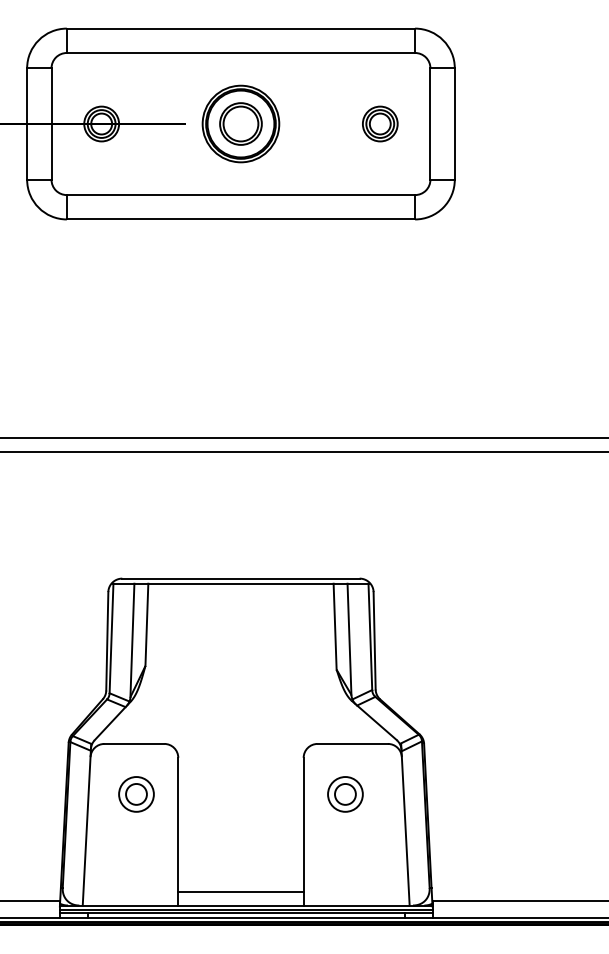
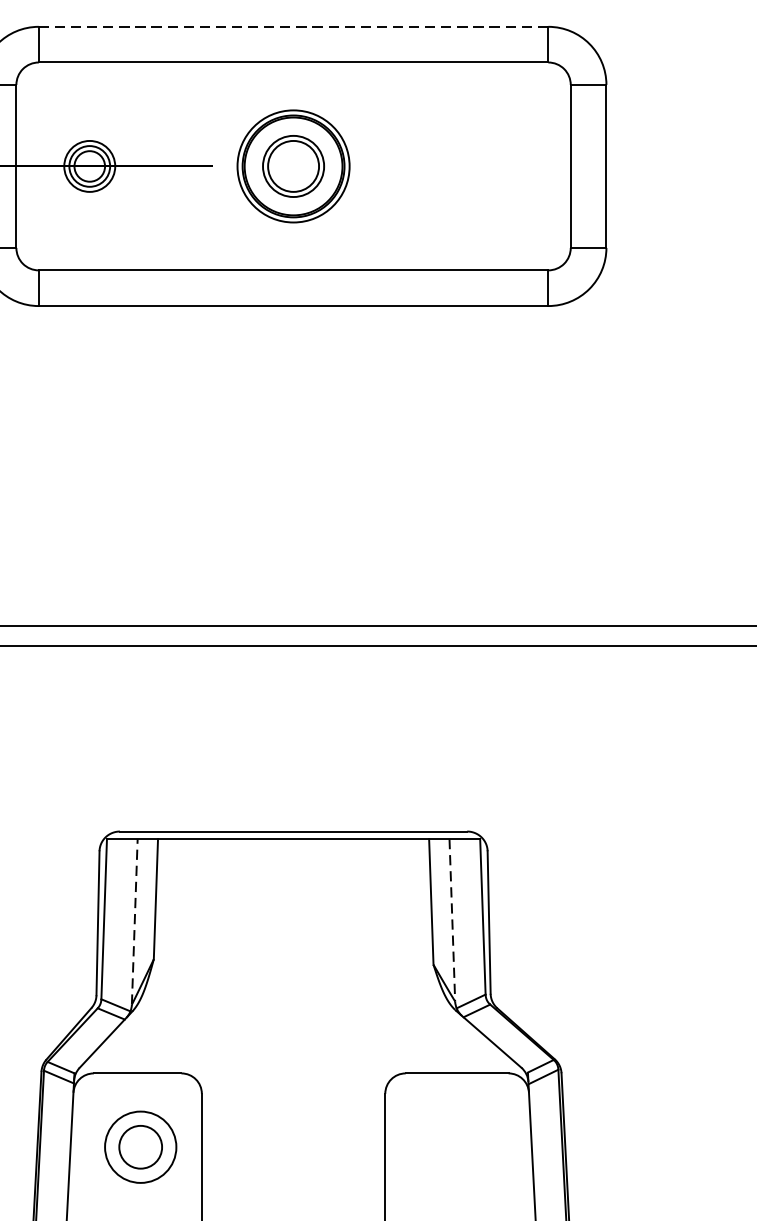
line: (241, 28) -> (294, 26), solid -> dashed
part: (380, 123) -> (497, 165), removed
line: (349, 639) -> (452, 920), solid -> dashed
line: (132, 640) -> (134, 922), solid -> dashed
part: (136, 794) -> (140, 1147), size x1.4
part: (345, 794) -> (446, 1147), removed

